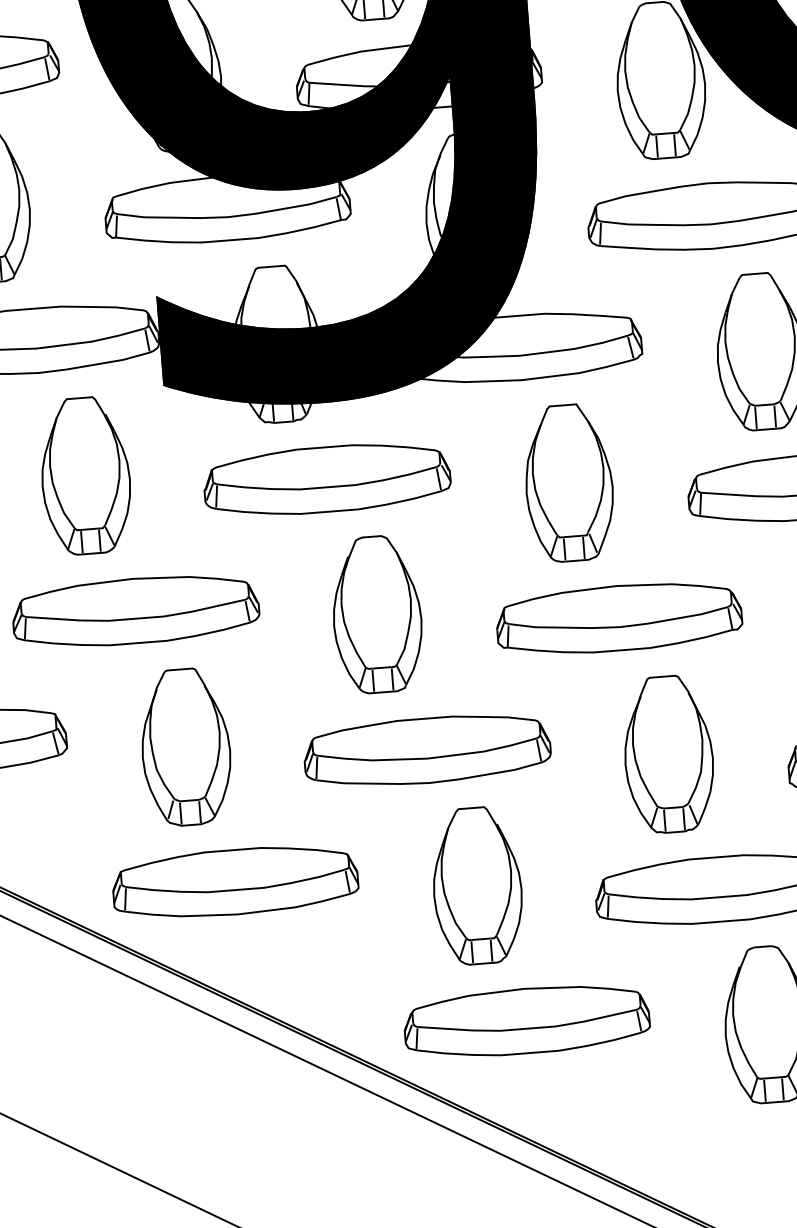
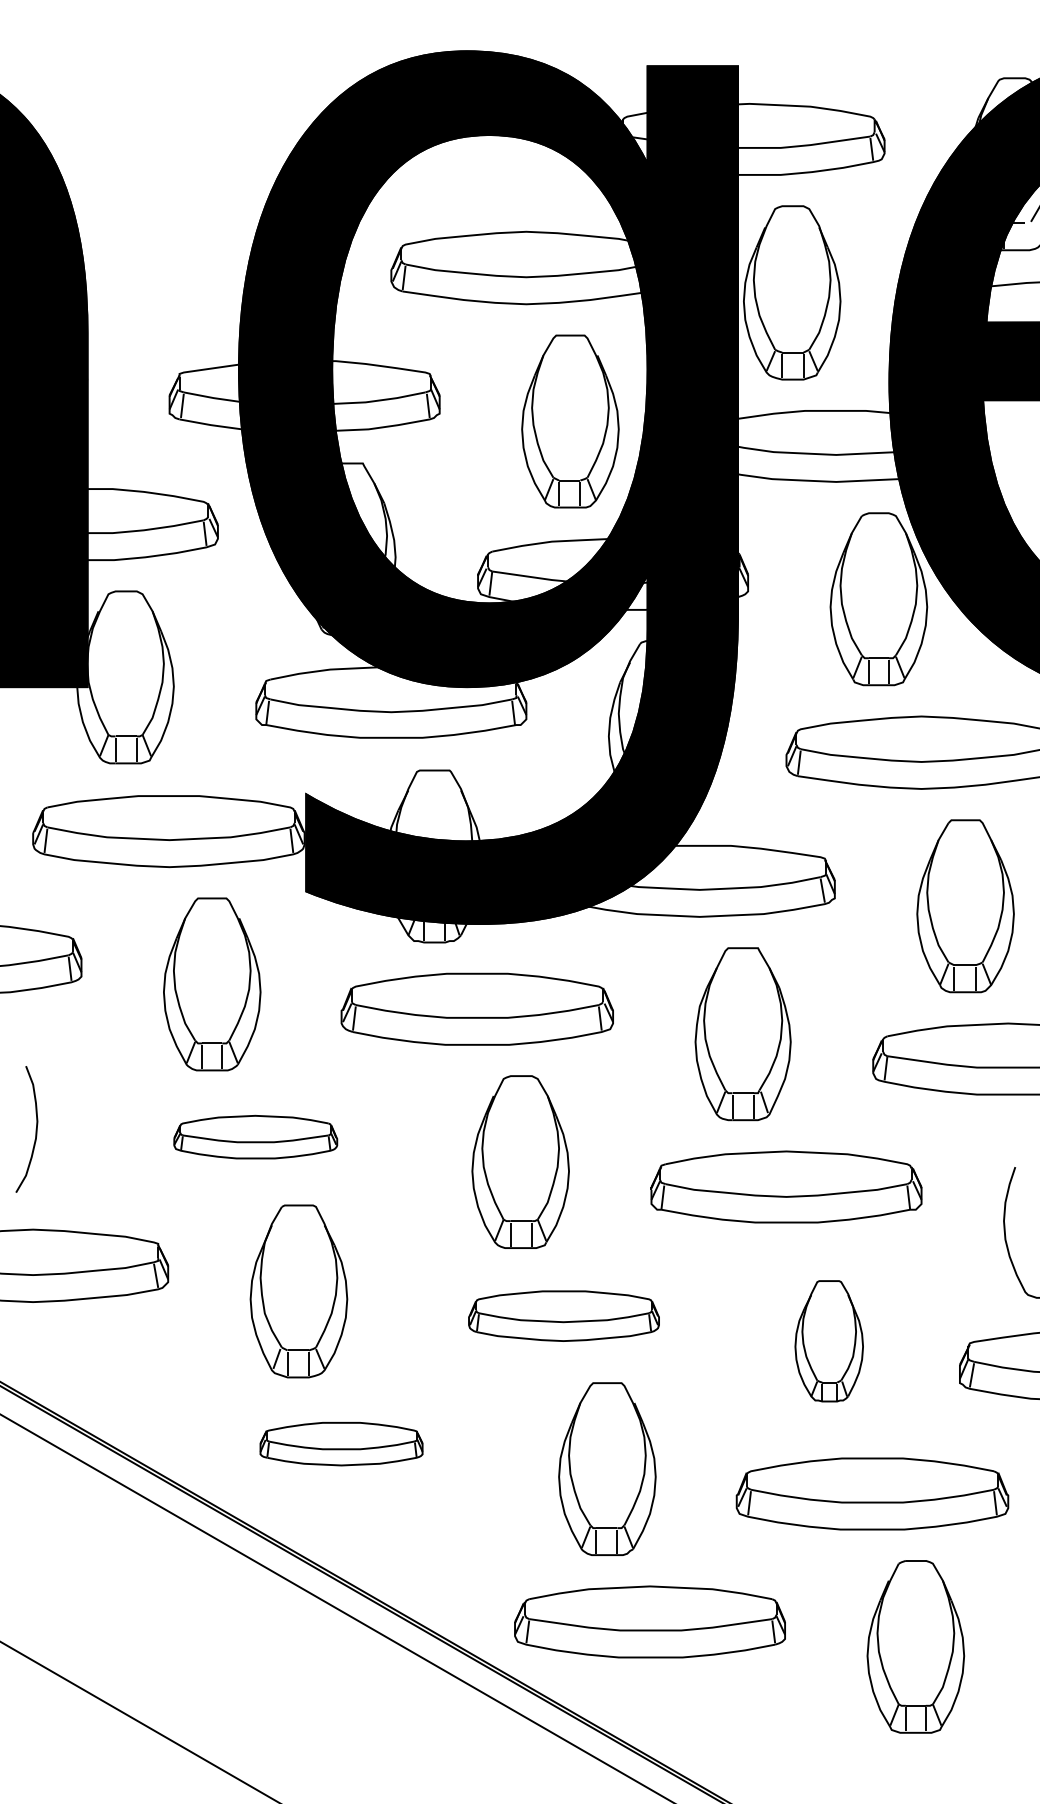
part: (135, 610) -> (255, 1136), size x0.6
part: (426, 750) -> (563, 1315), size x0.7
part: (669, 754) -> (829, 1341), size x0.7
part: (235, 881) -> (341, 1443), size x0.6

